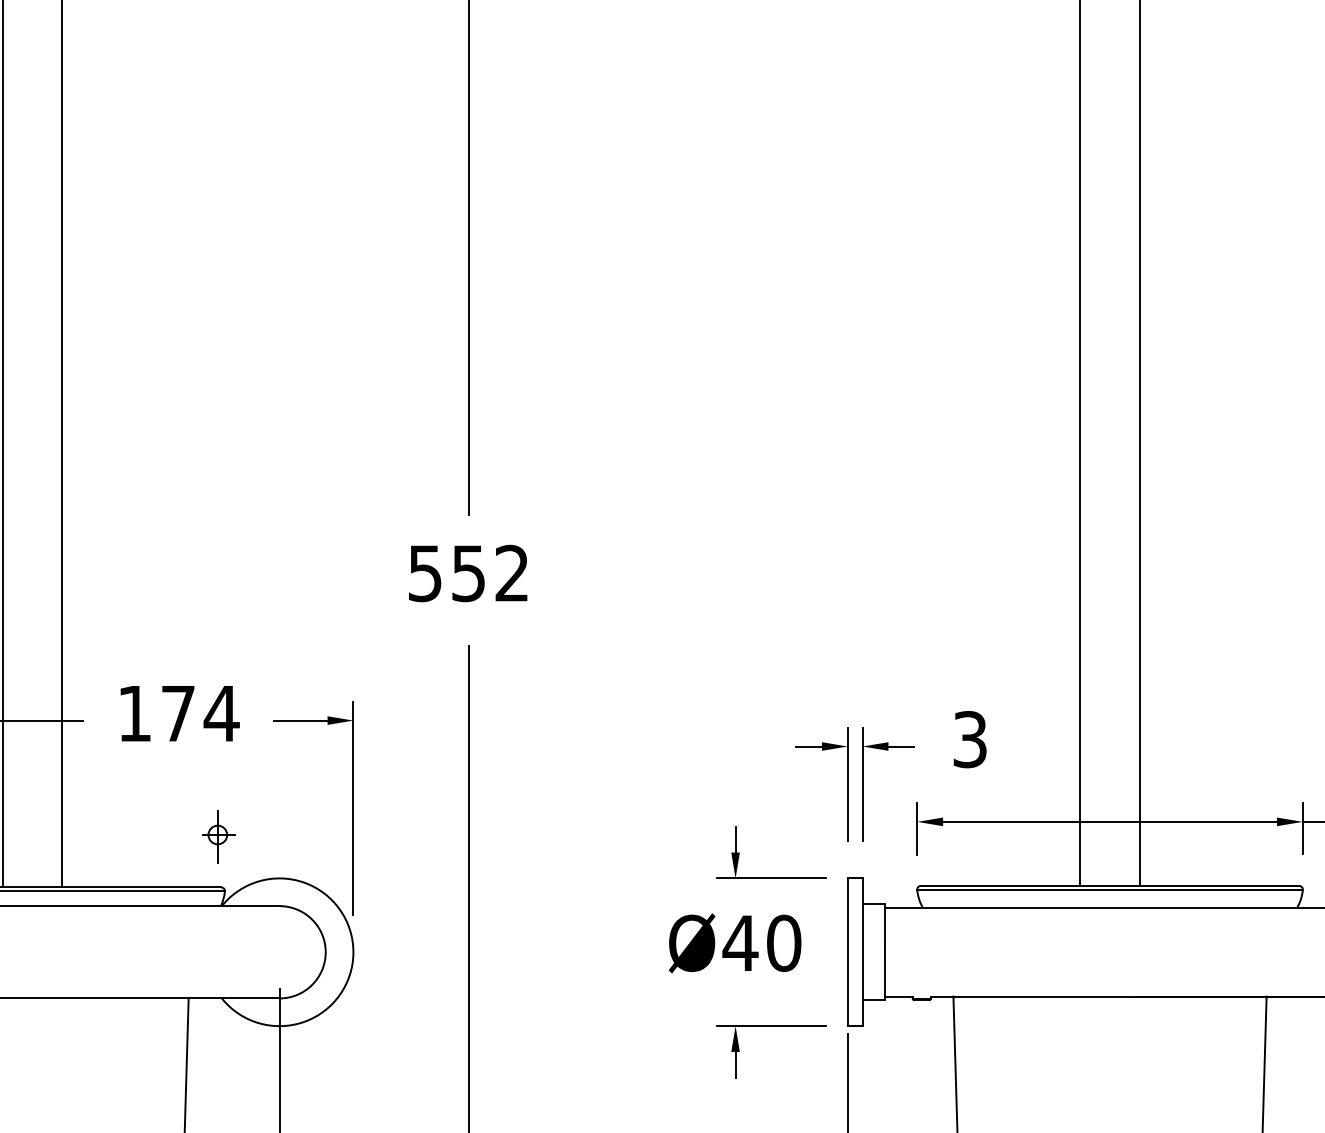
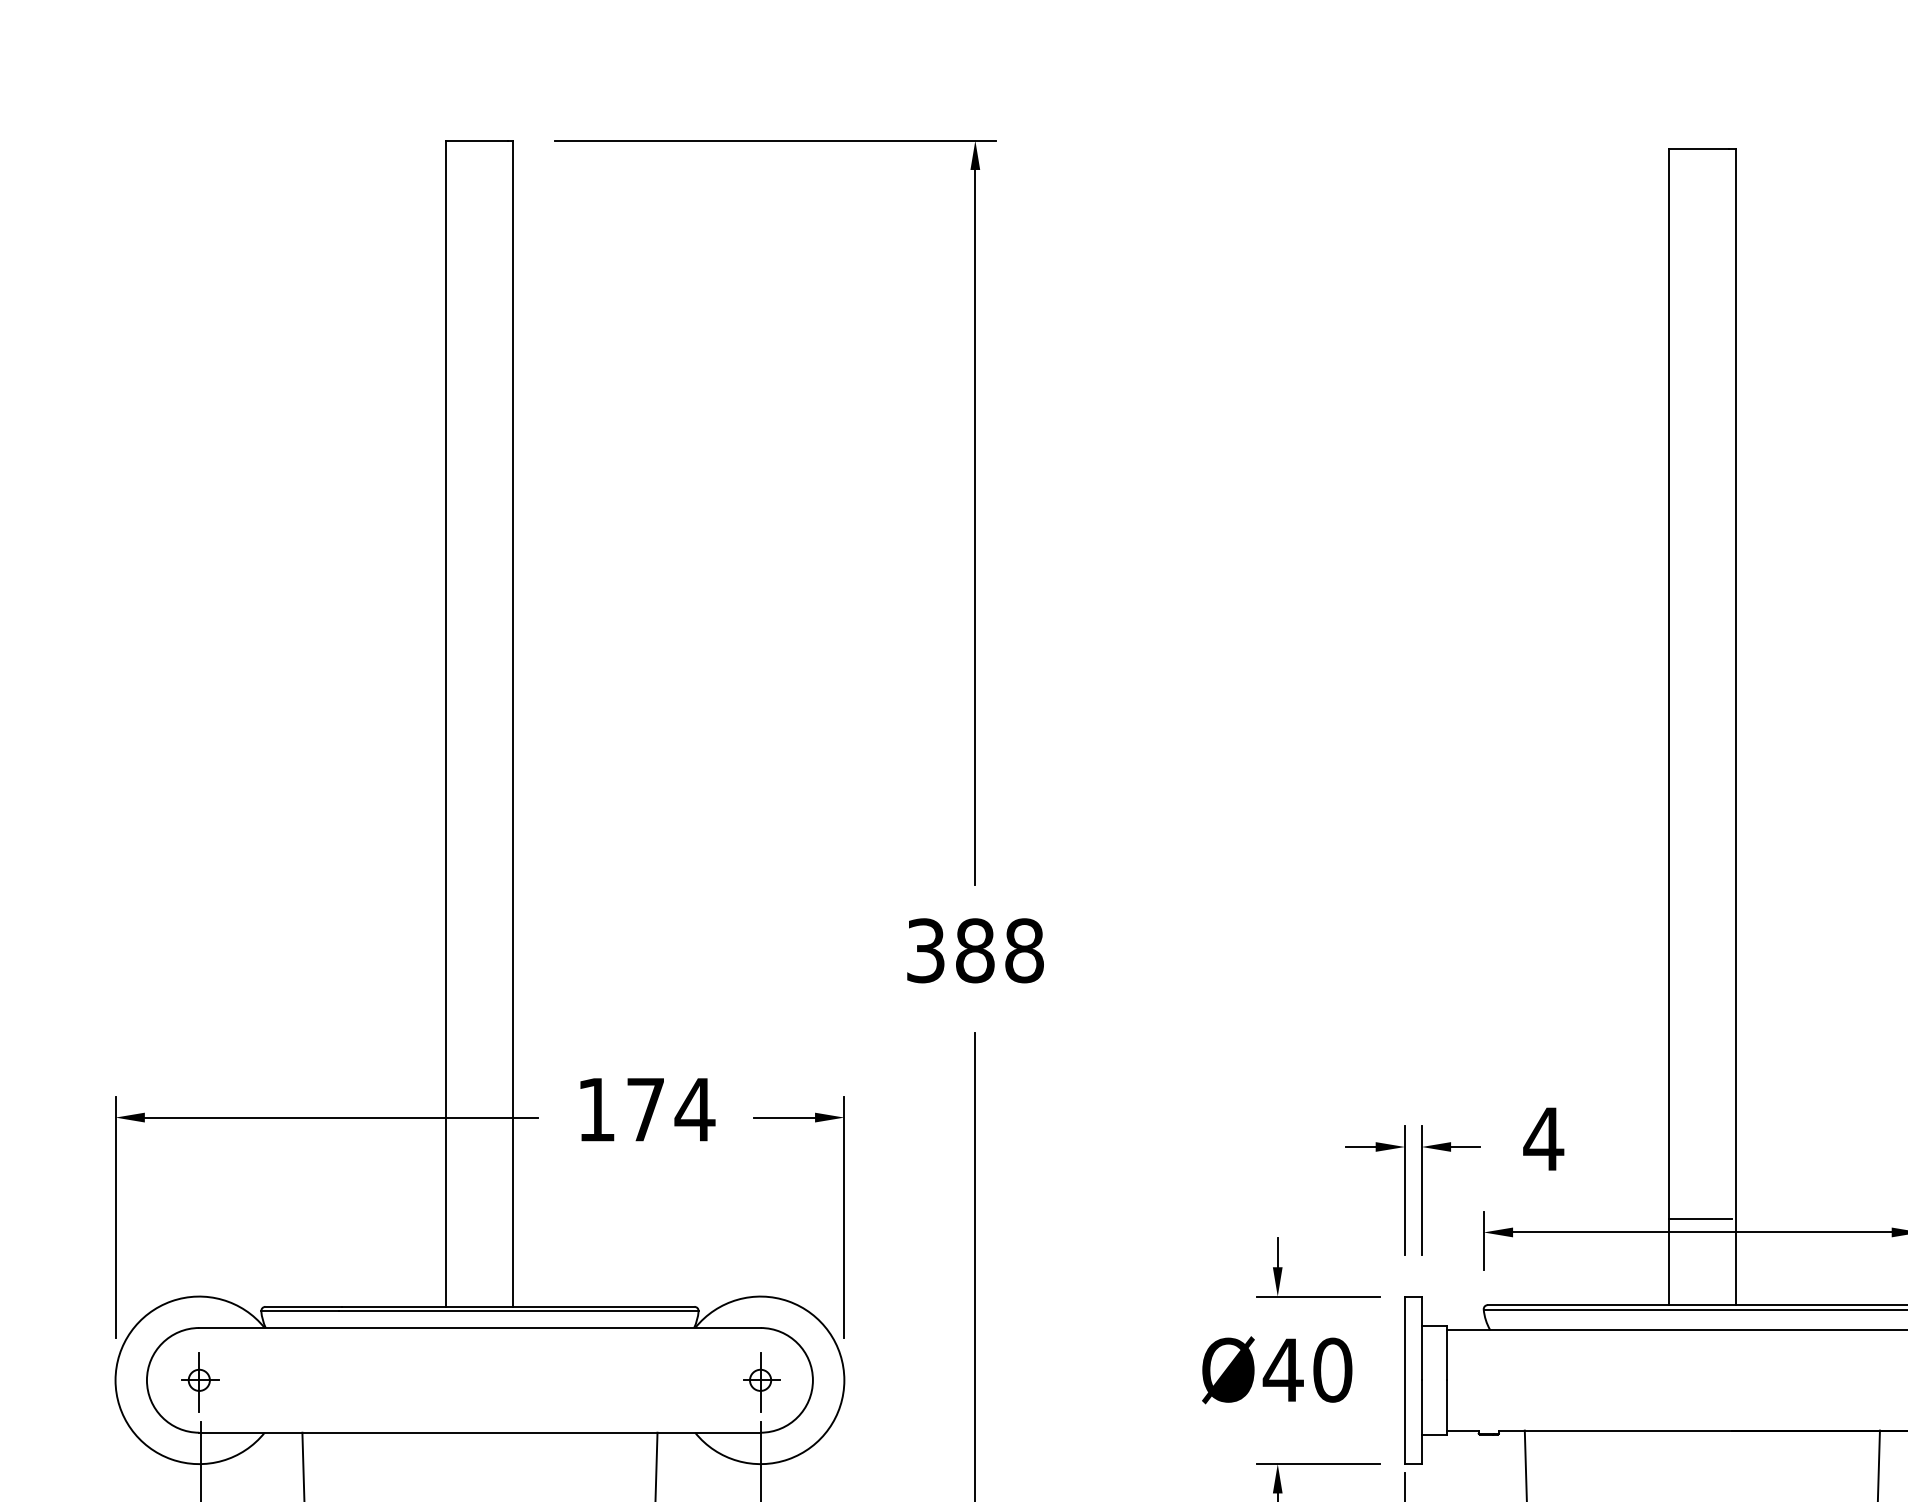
text: (469, 573) -> (975, 950), 552 -> 388
text: (969, 739) -> (1543, 1138), 3 -> 4
line: (1108, 810) -> (1700, 1219), added
part: (218, 836) -> (761, 1382), moved

